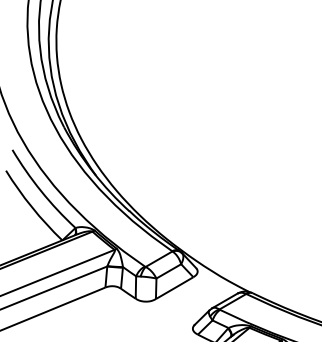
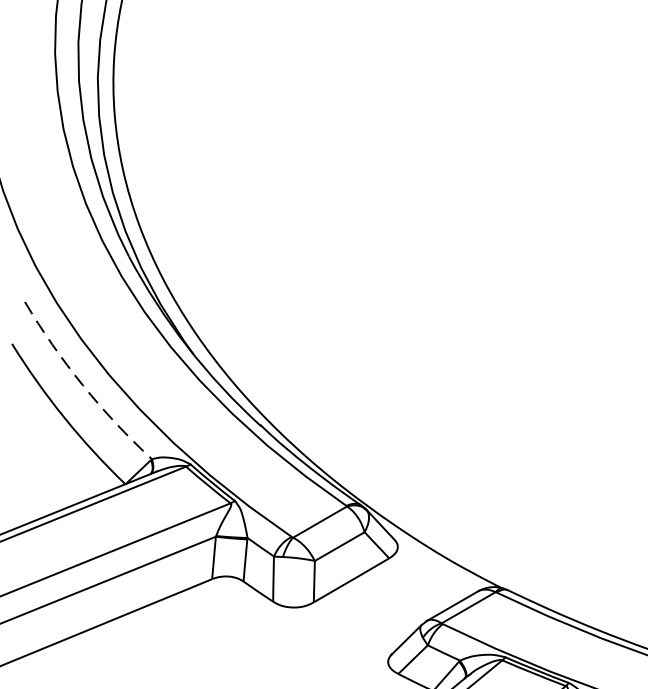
arc: (41, 191) -> (83, 385), solid -> dashed

